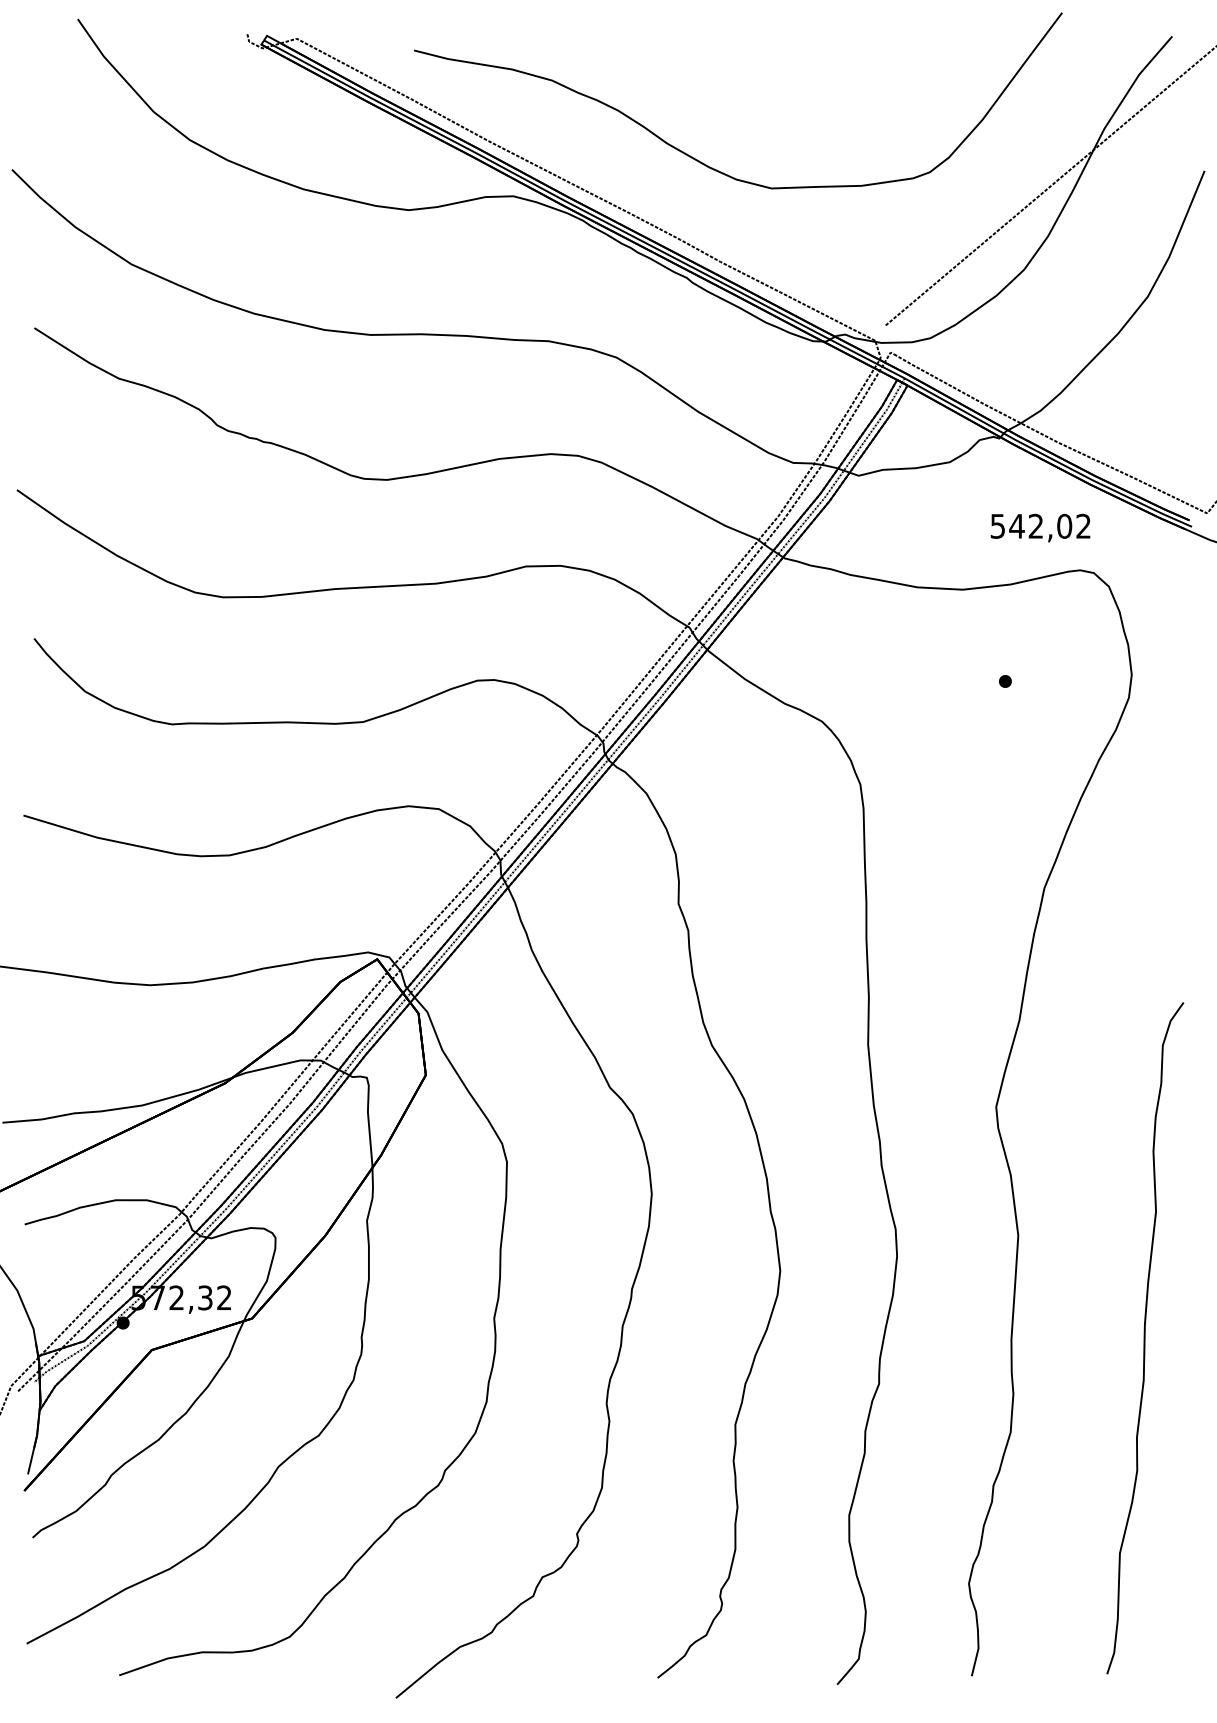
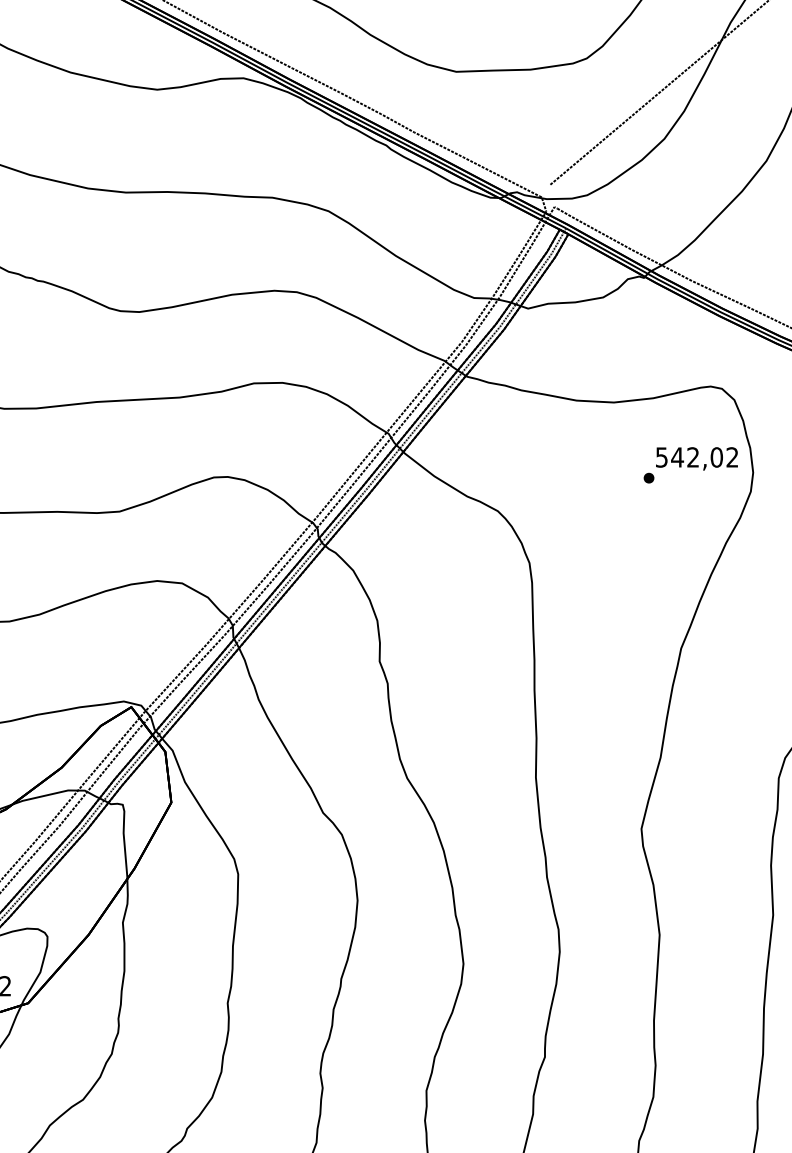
text: (1040, 527) -> (696, 458), moved

